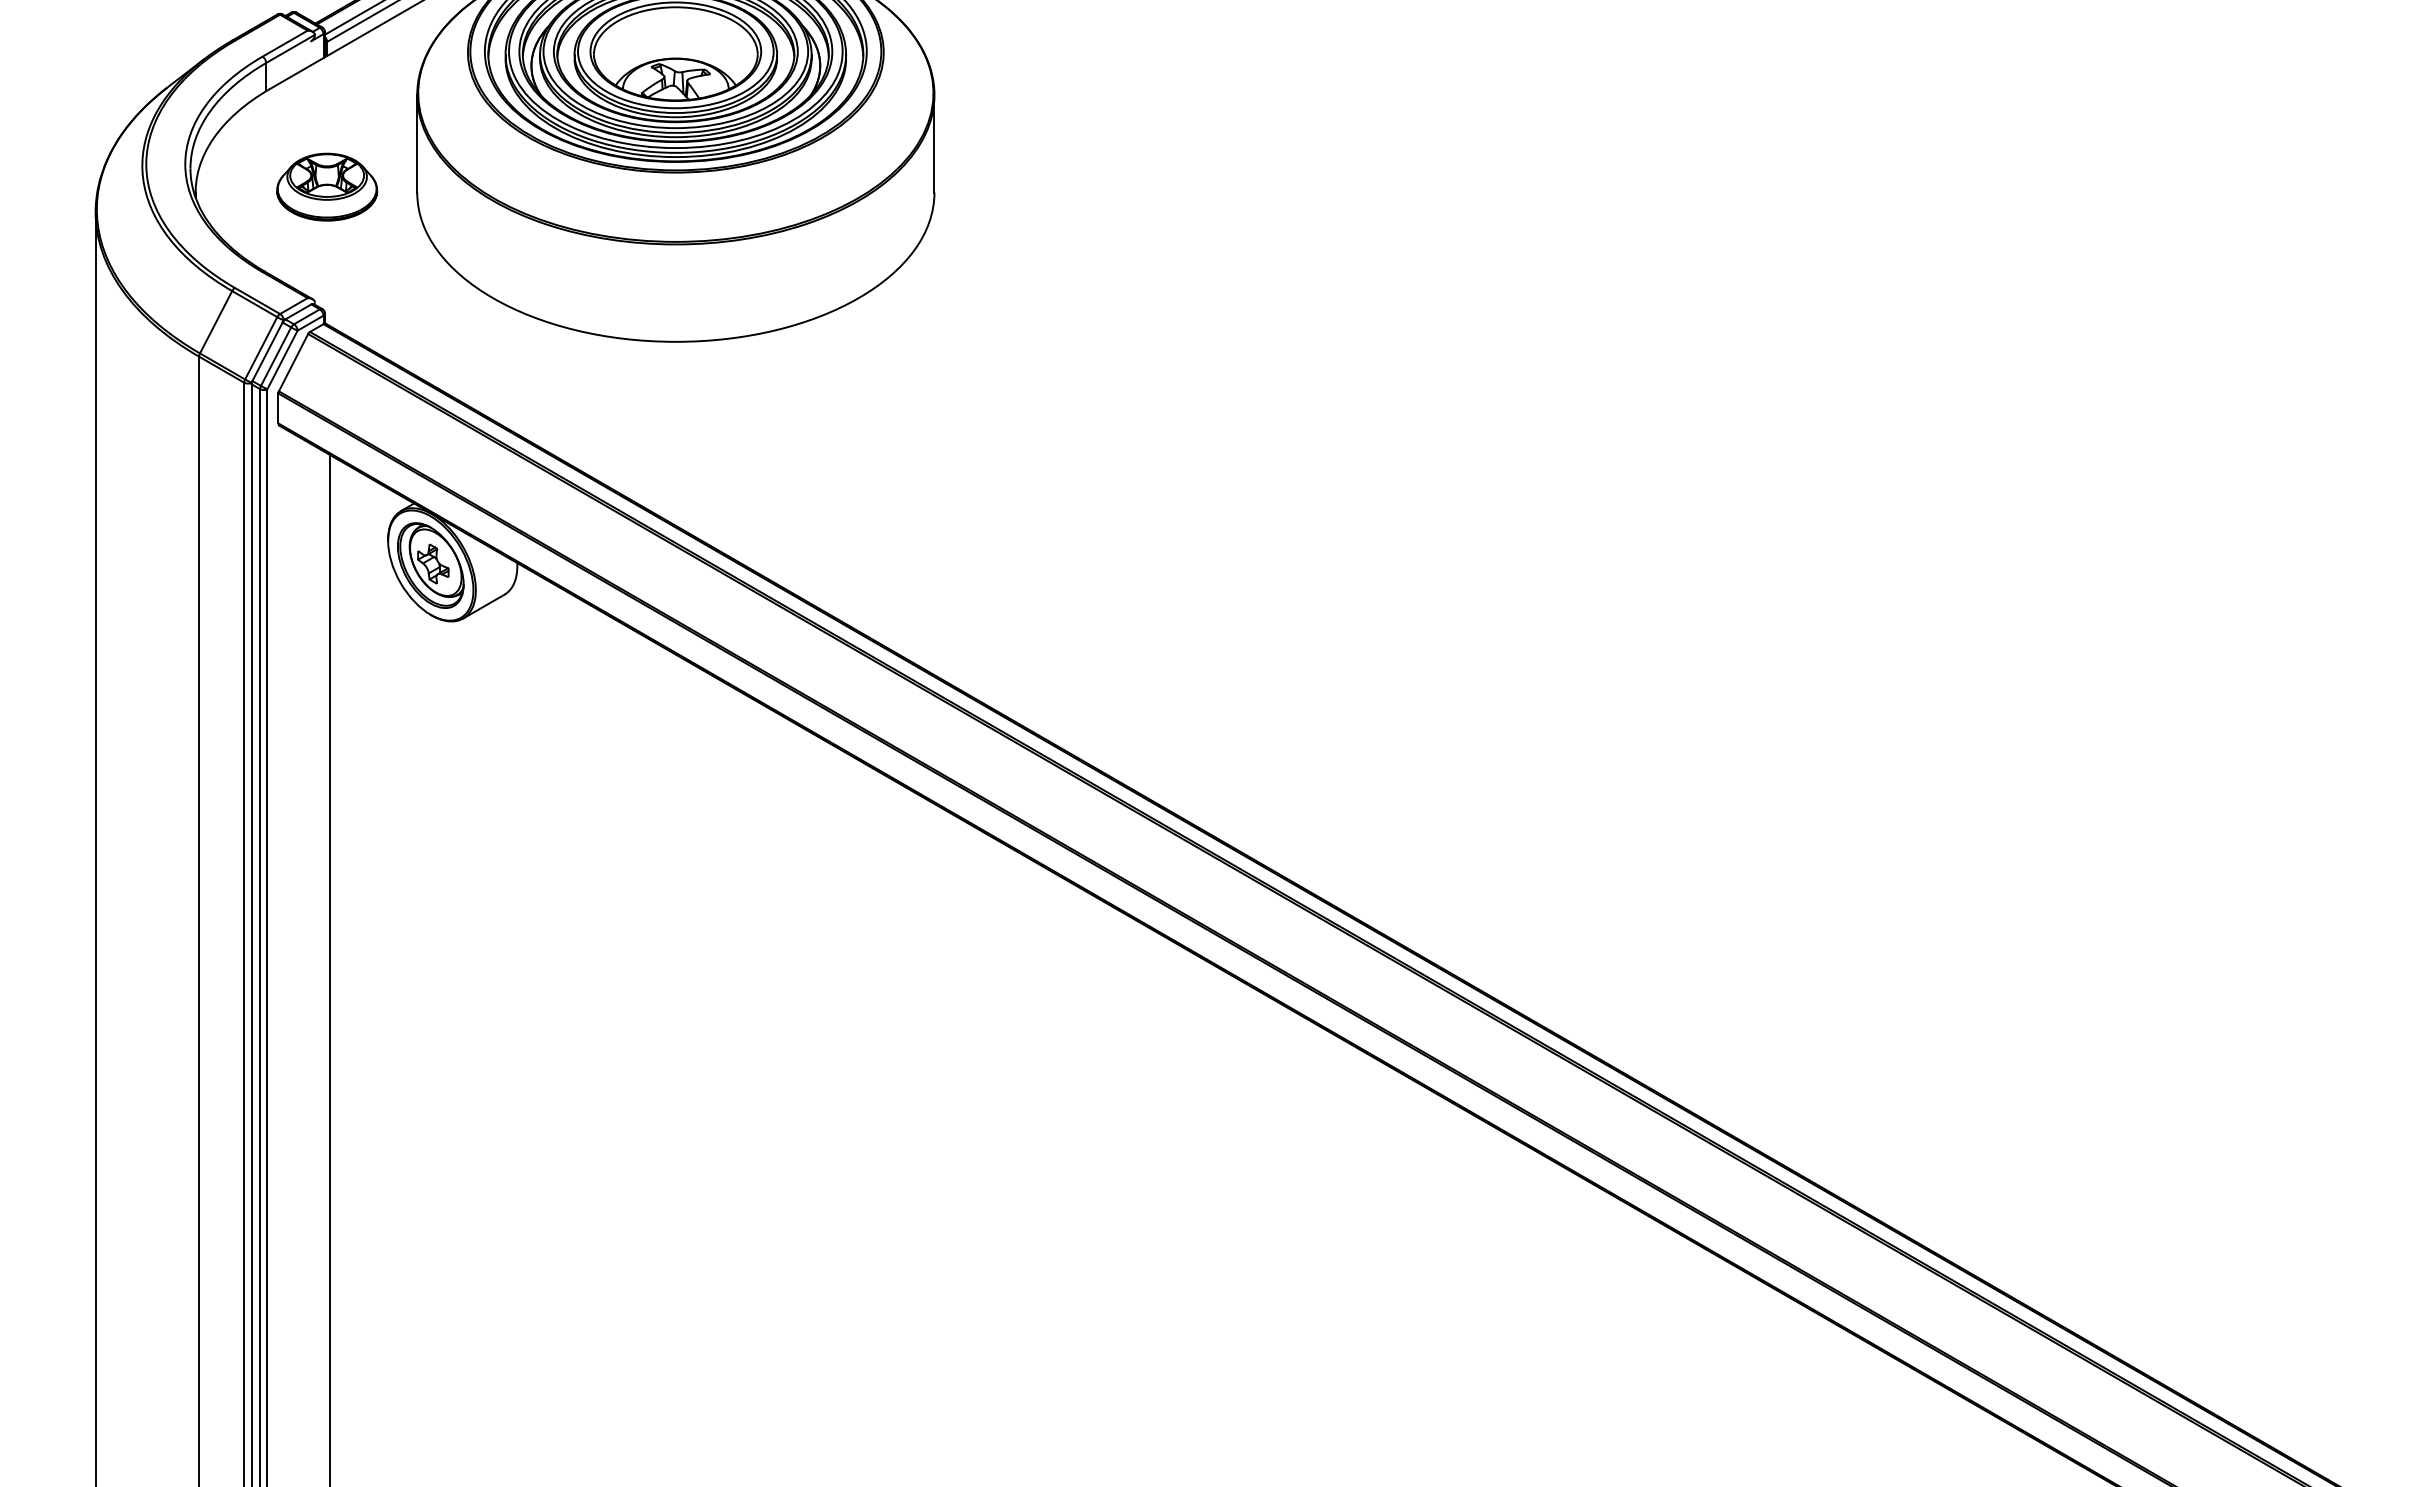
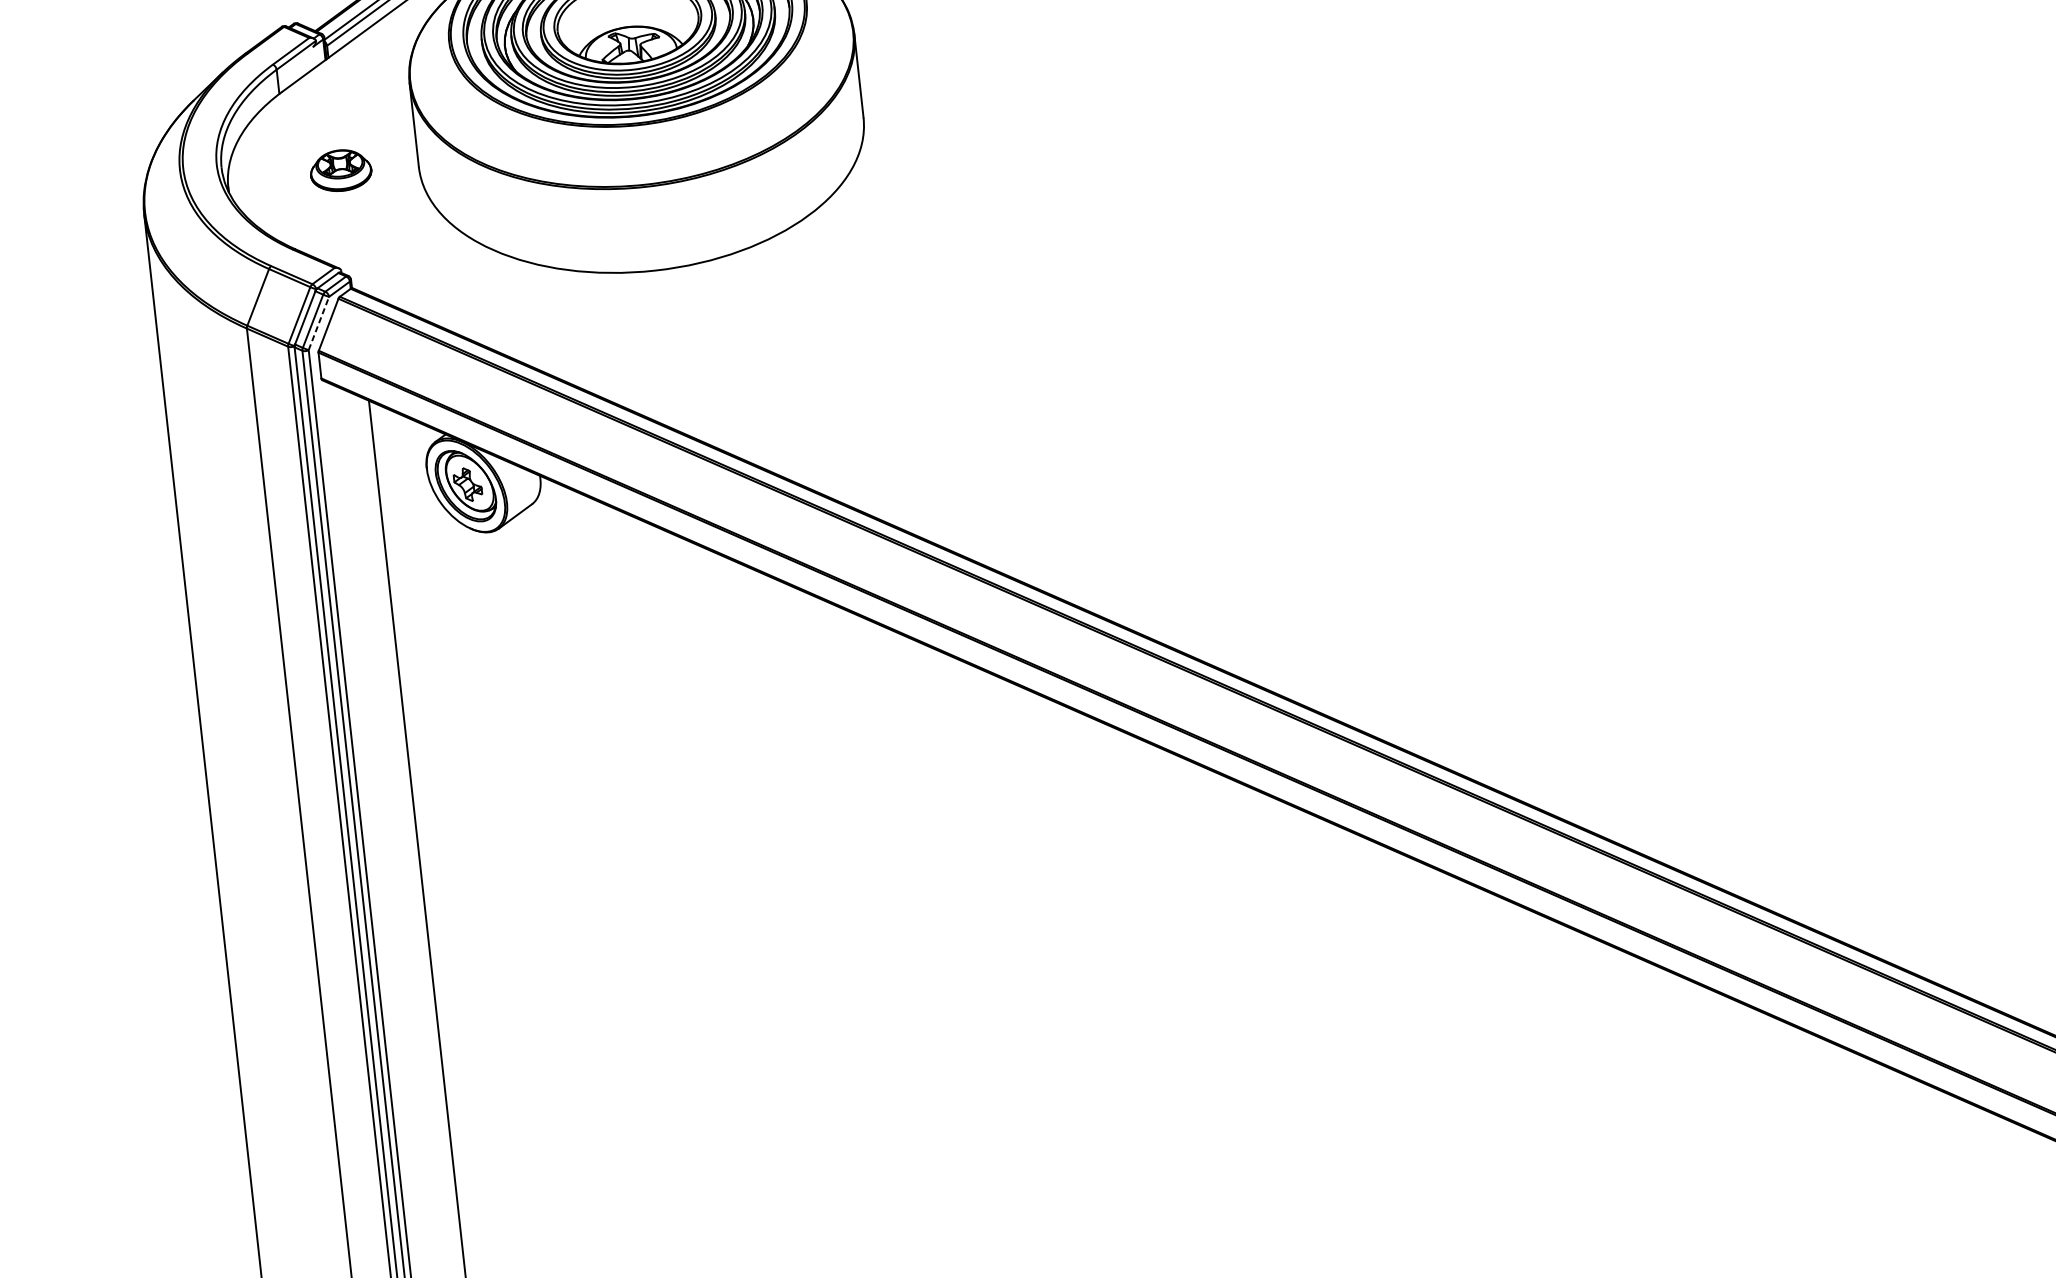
part: (327, 186) -> (341, 170), size x0.7
line: (282, 359) -> (318, 323), solid -> dashed

